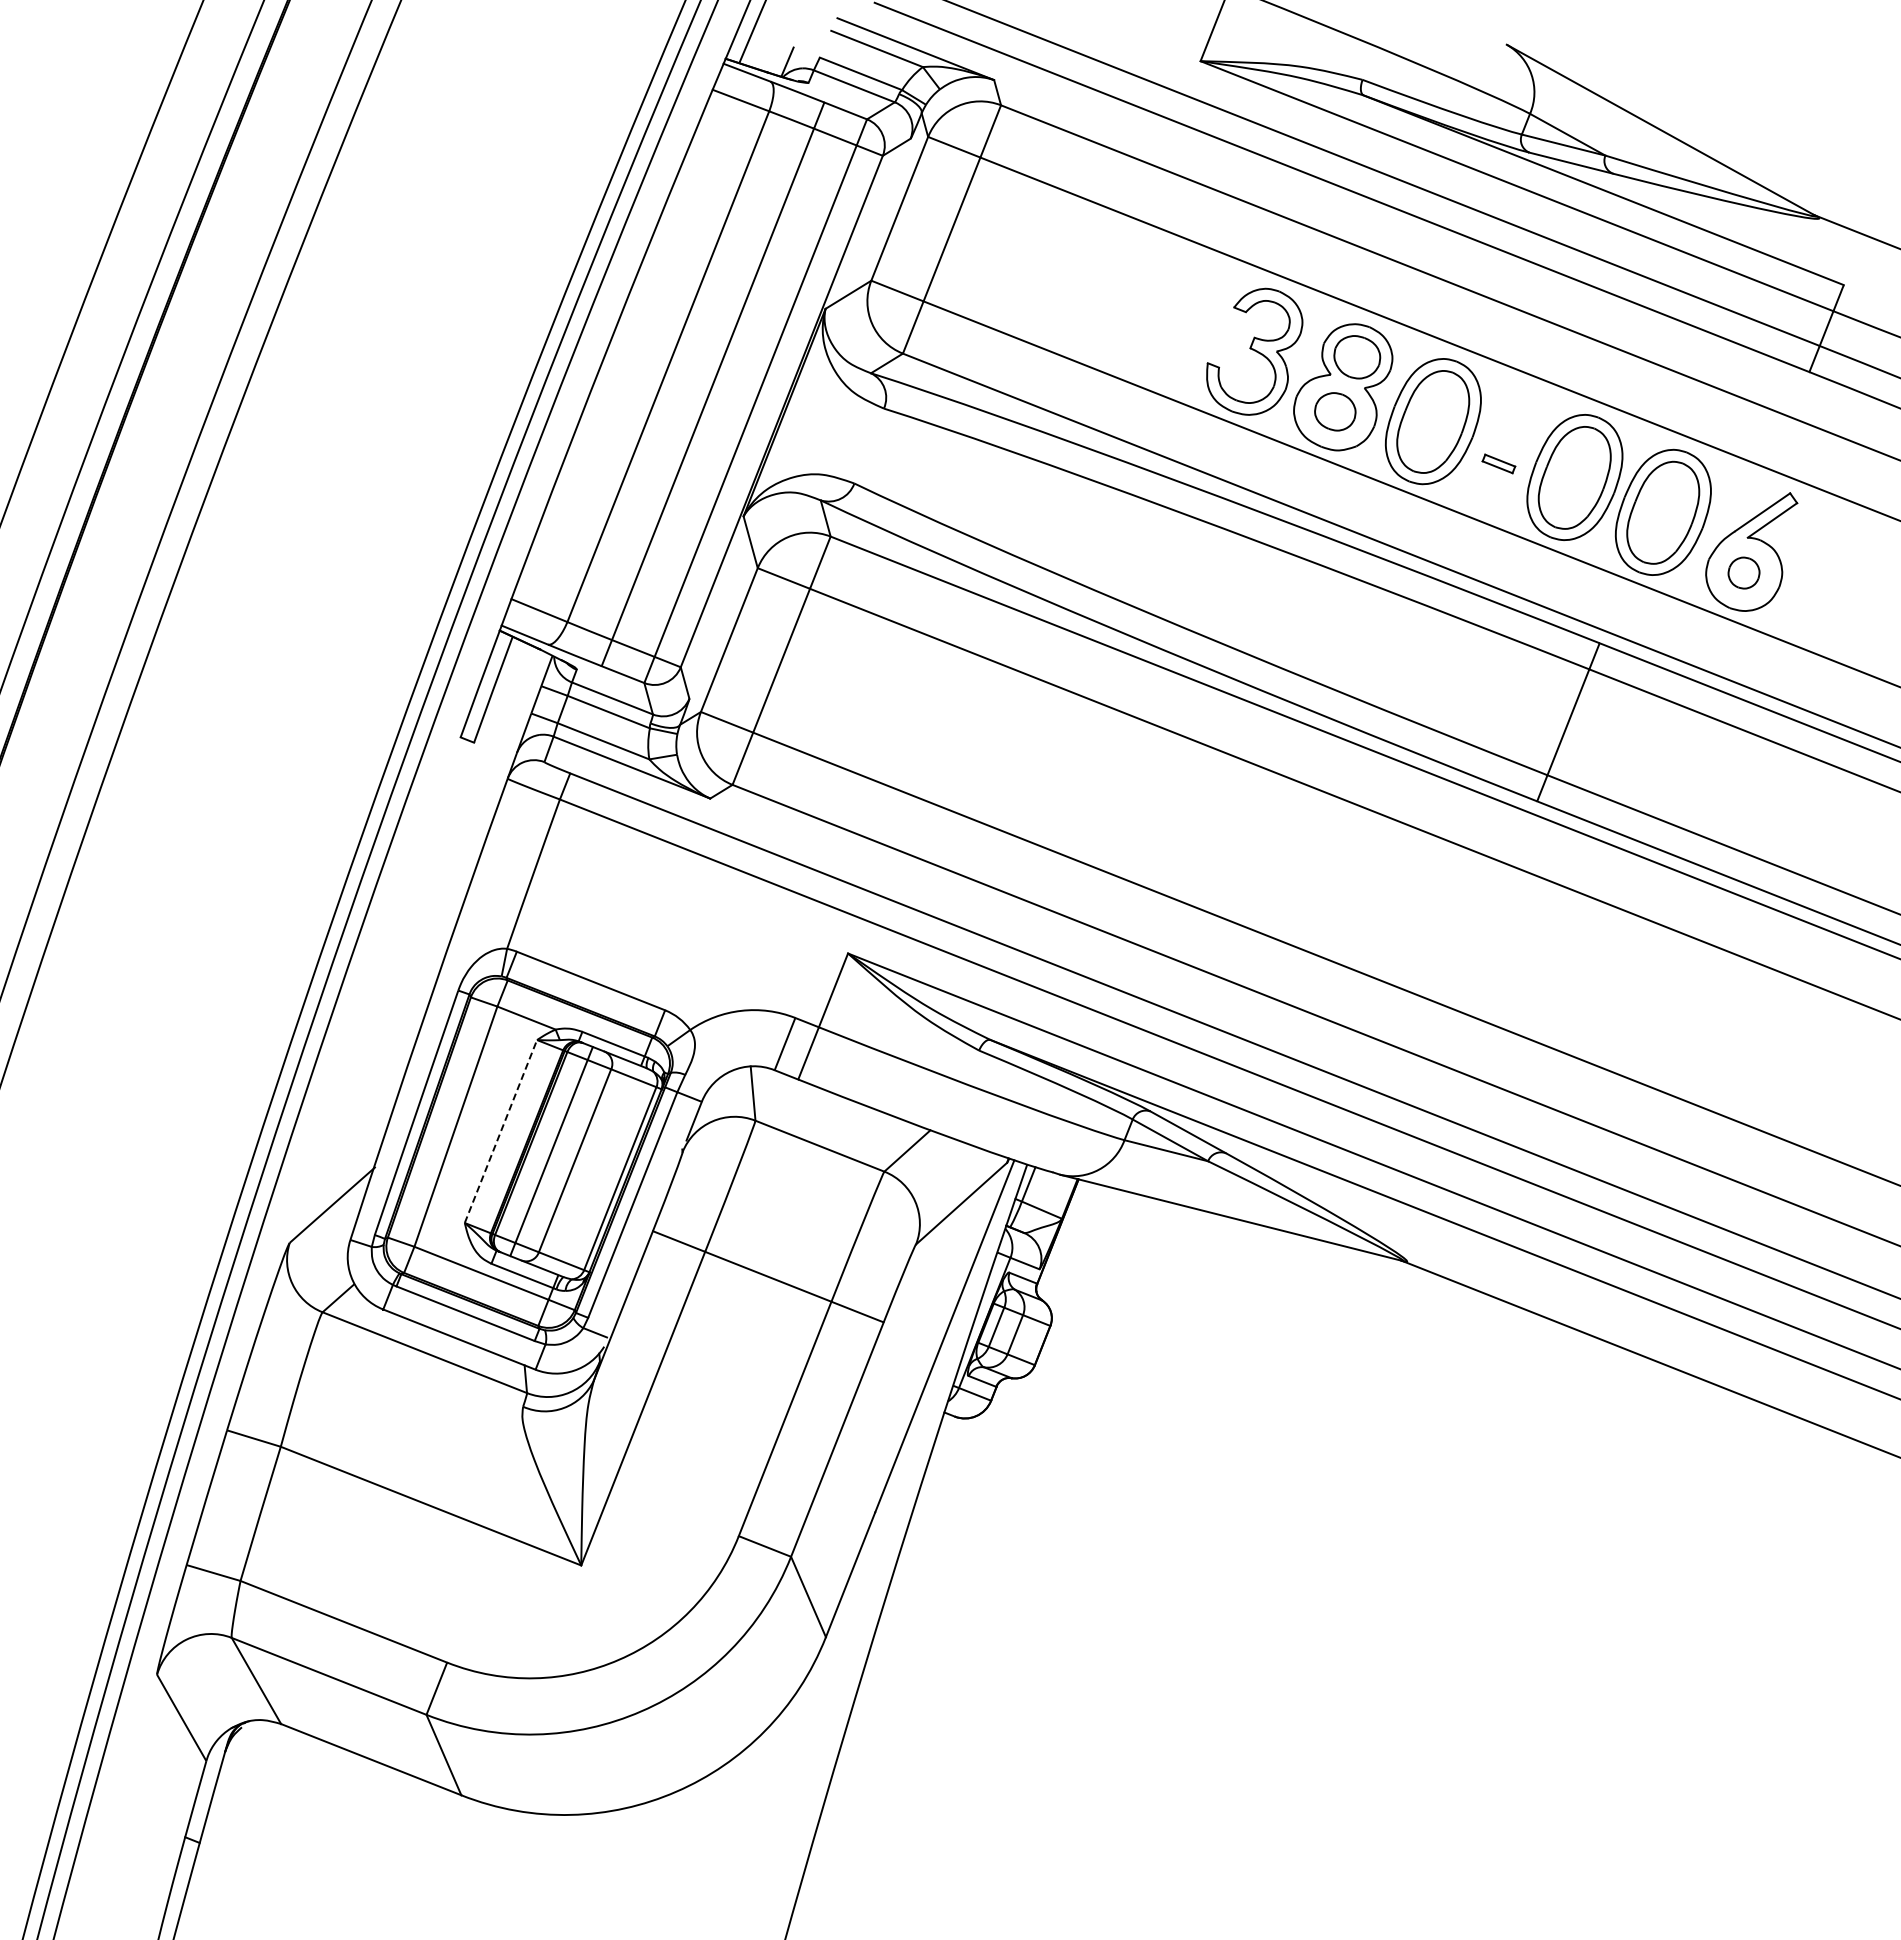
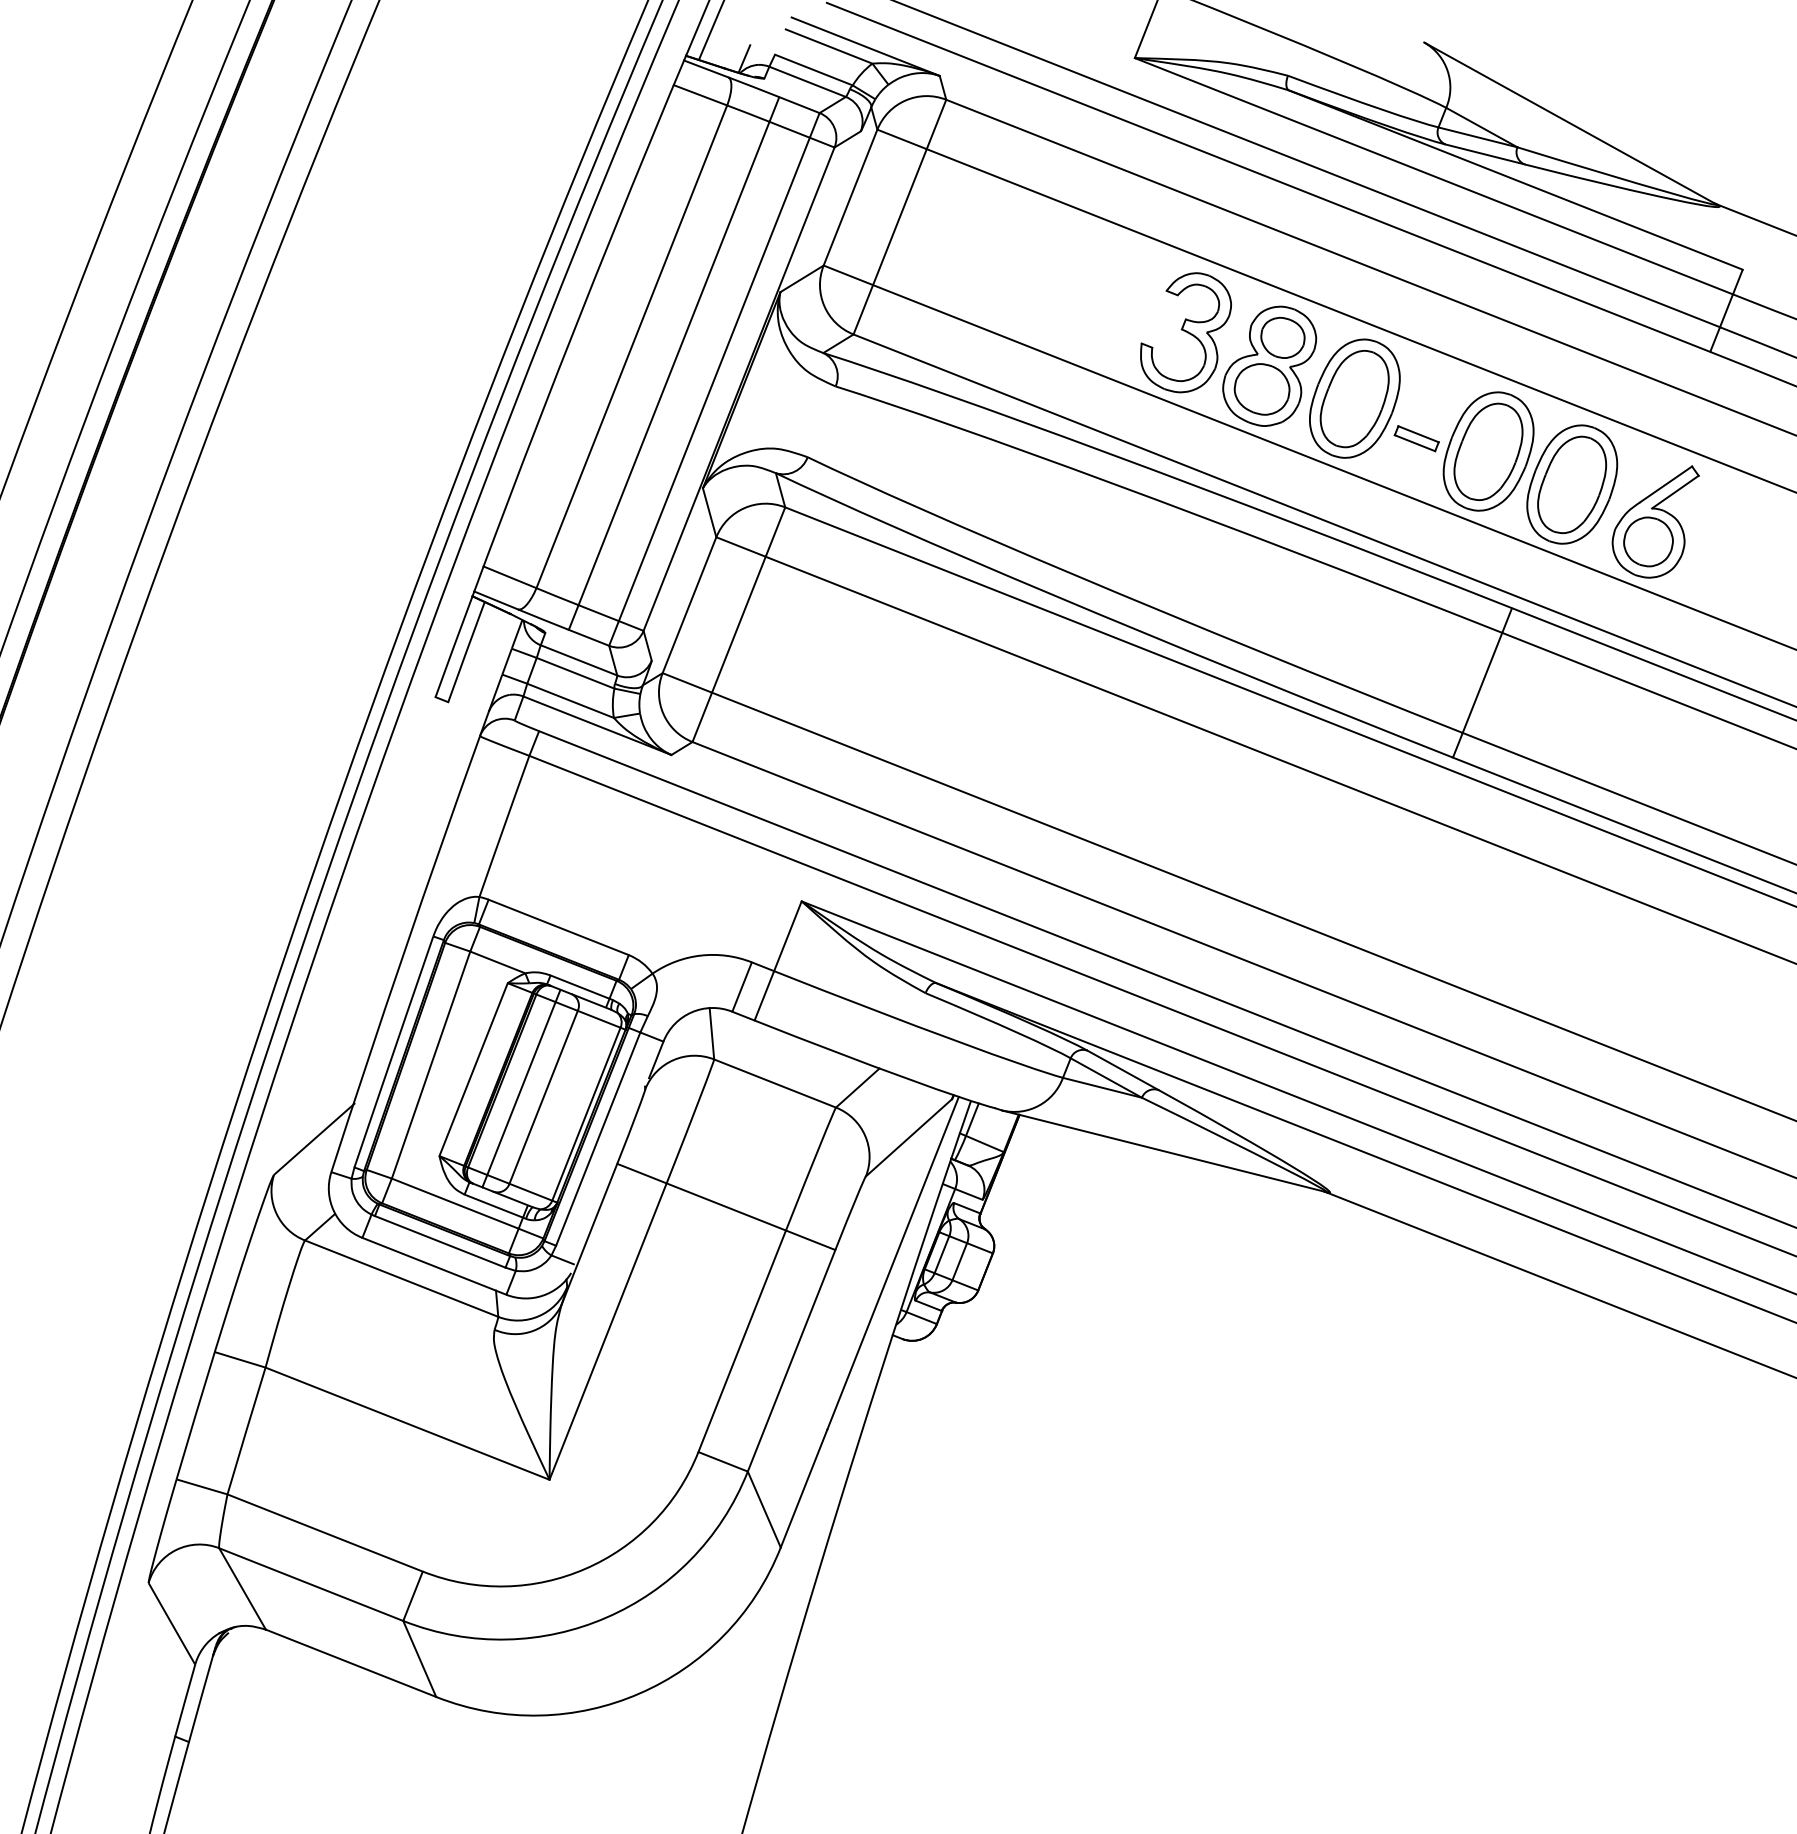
part: (1335, 411) -> (1262, 389), size x1.43
part: (1498, 463) -> (1416, 438), size x1.43
part: (1743, 572) -> (1647, 541), size x1.67
line: (501, 1131) -> (474, 1069), dashed -> solid

